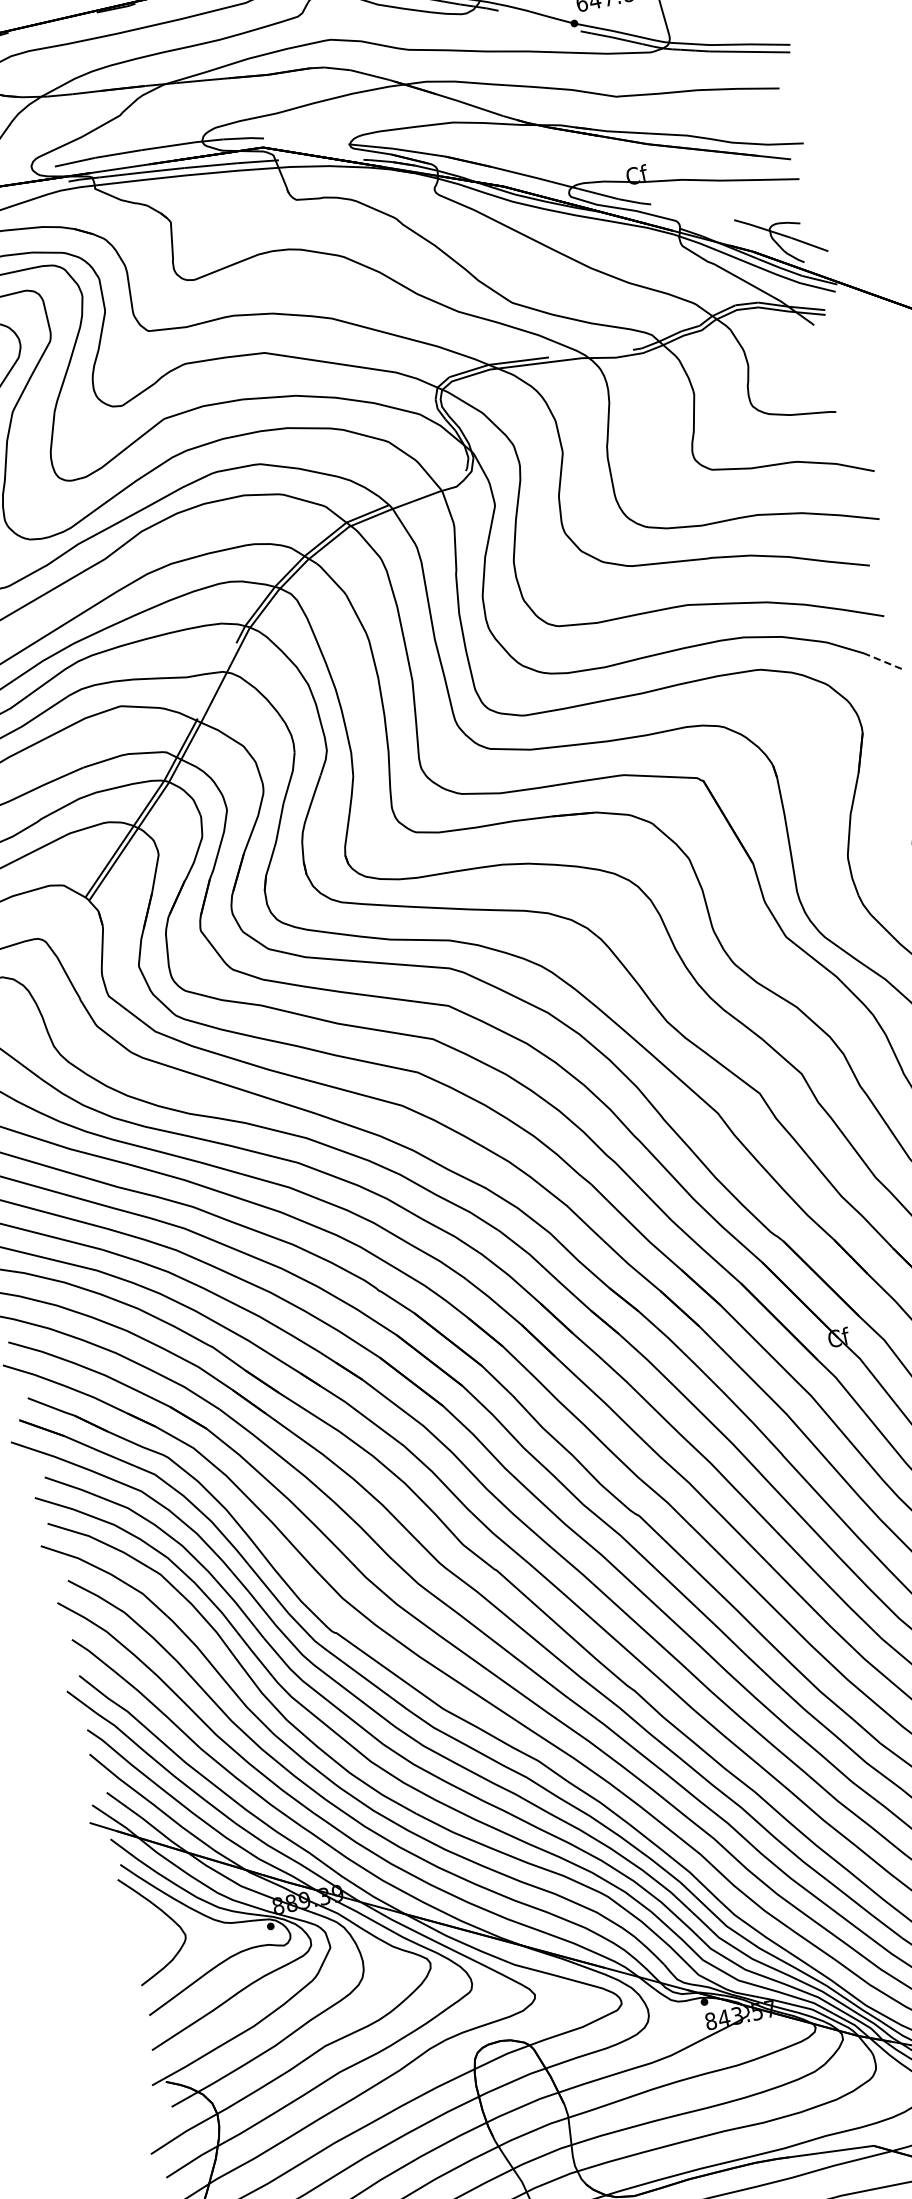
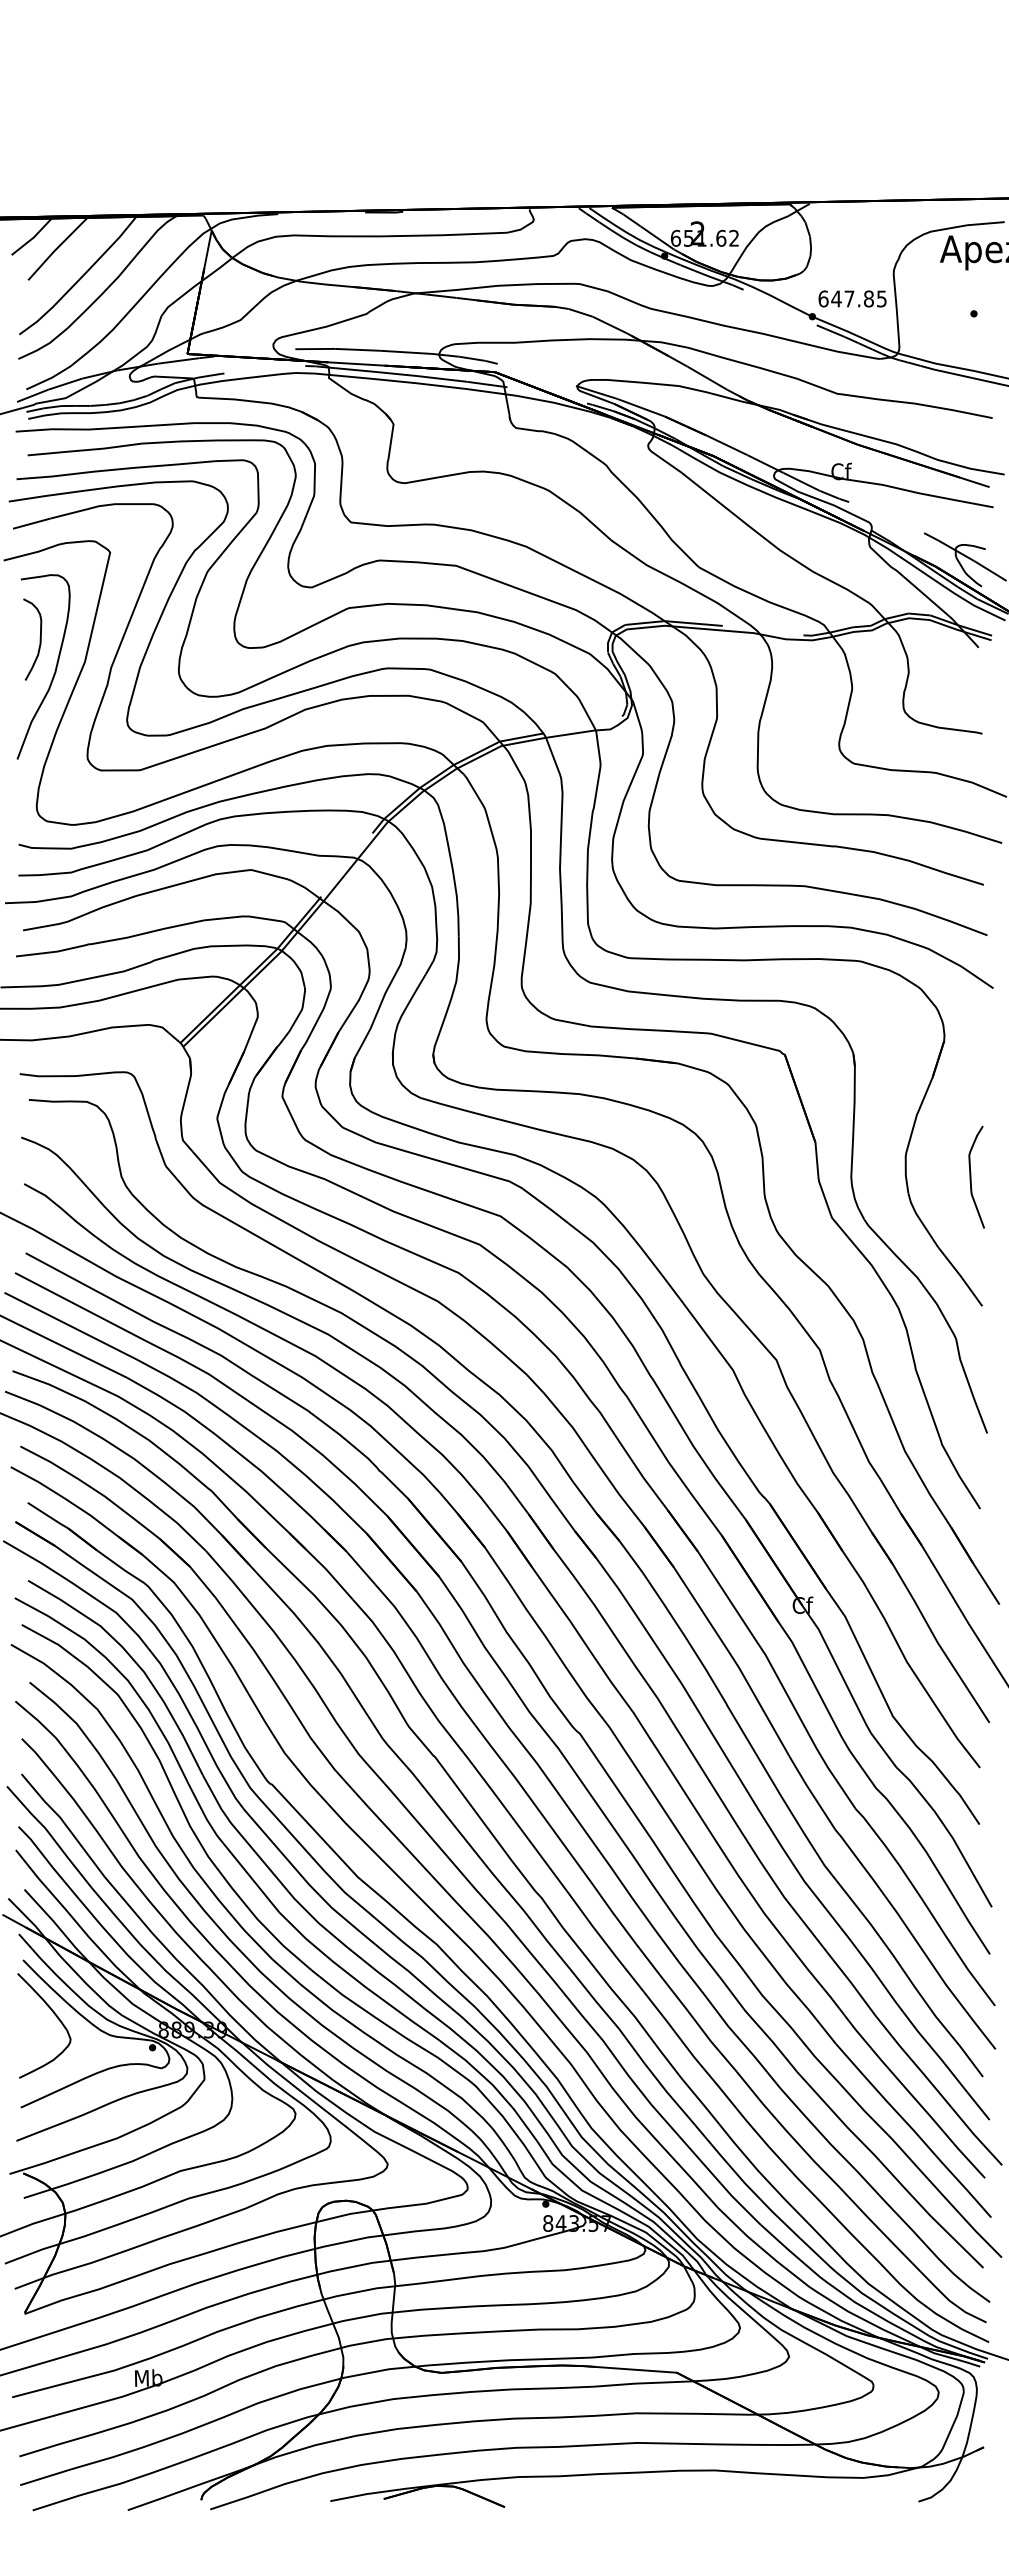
line: (883, 661) -> (977, 977), dashed -> solid

